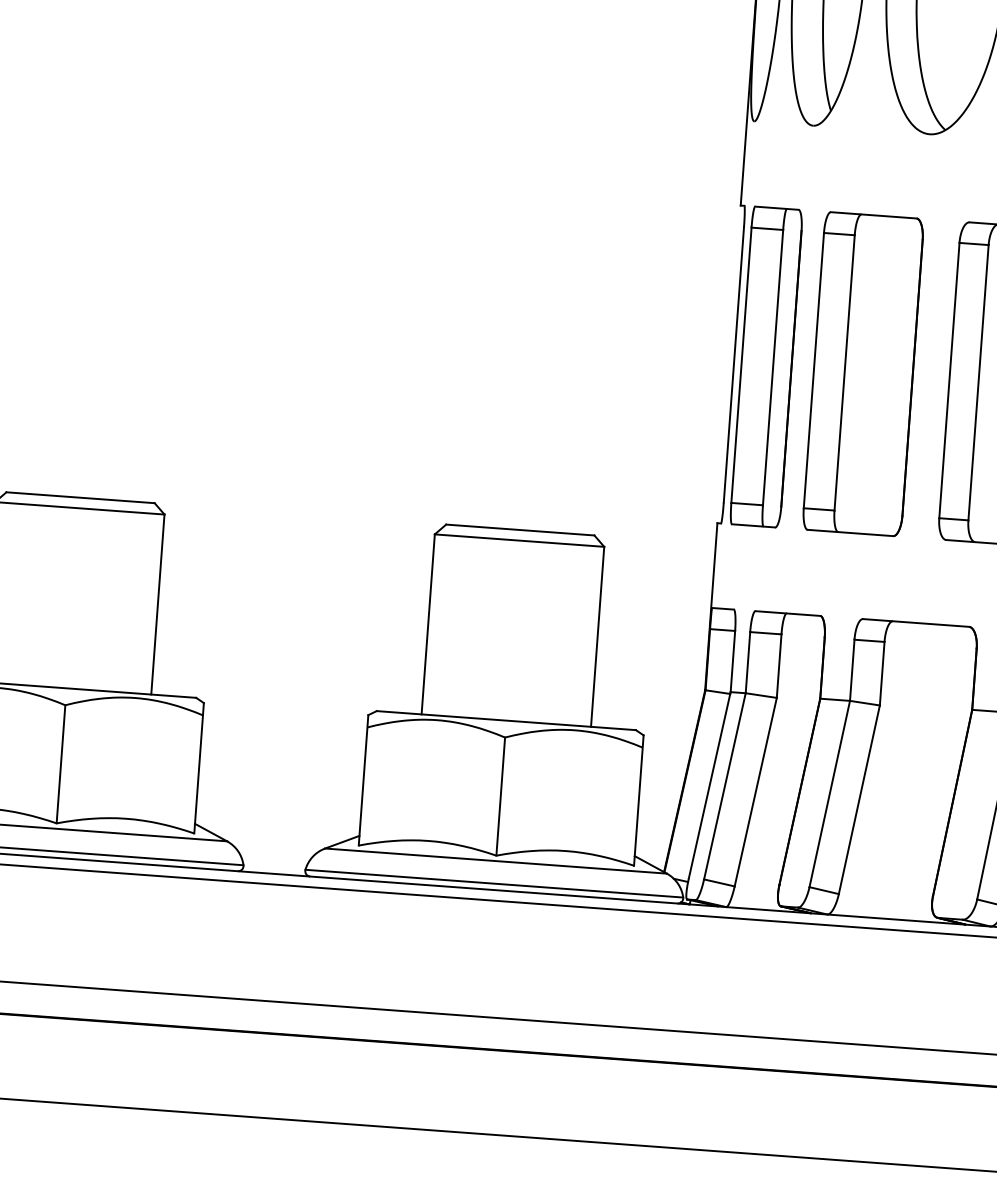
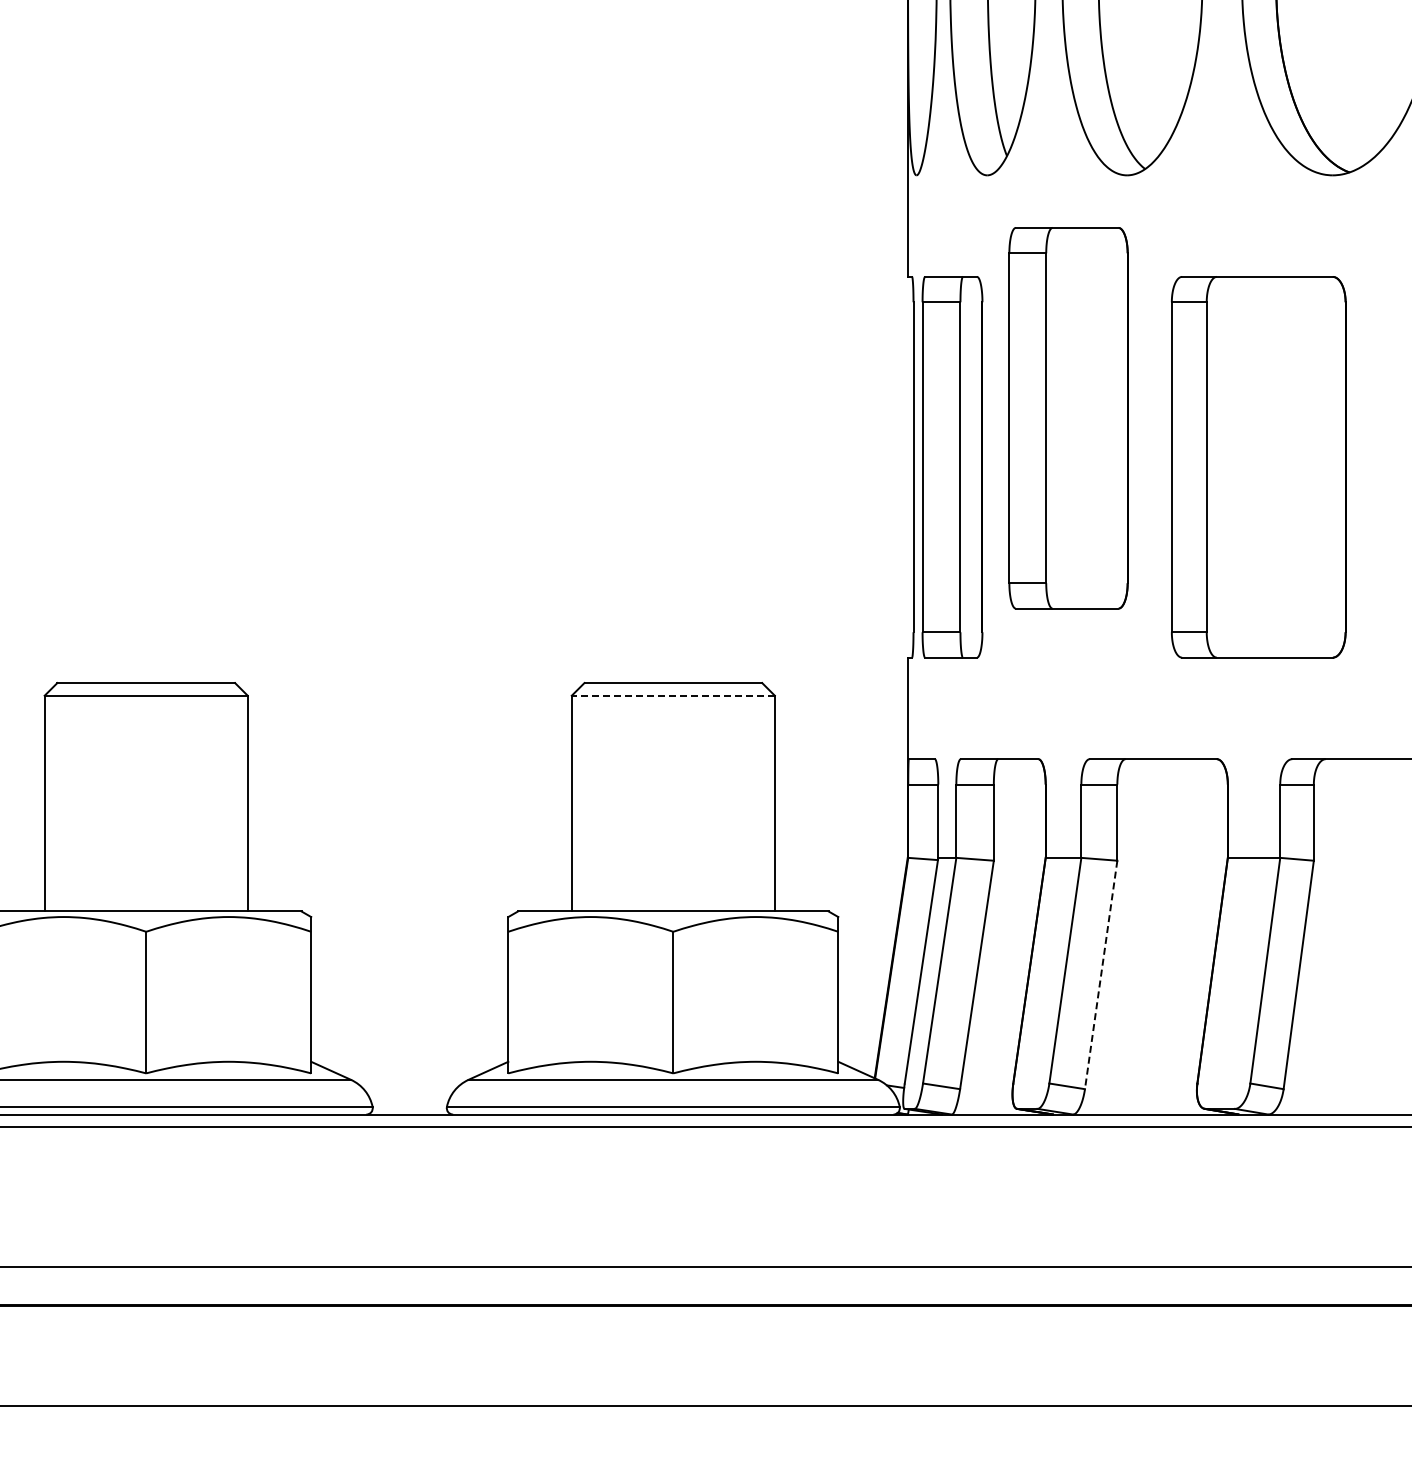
part: (863, 374) -> (1068, 418), moved
line: (519, 540) -> (673, 695), solid -> dashed
line: (859, 800) -> (1101, 975), solid -> dashed

